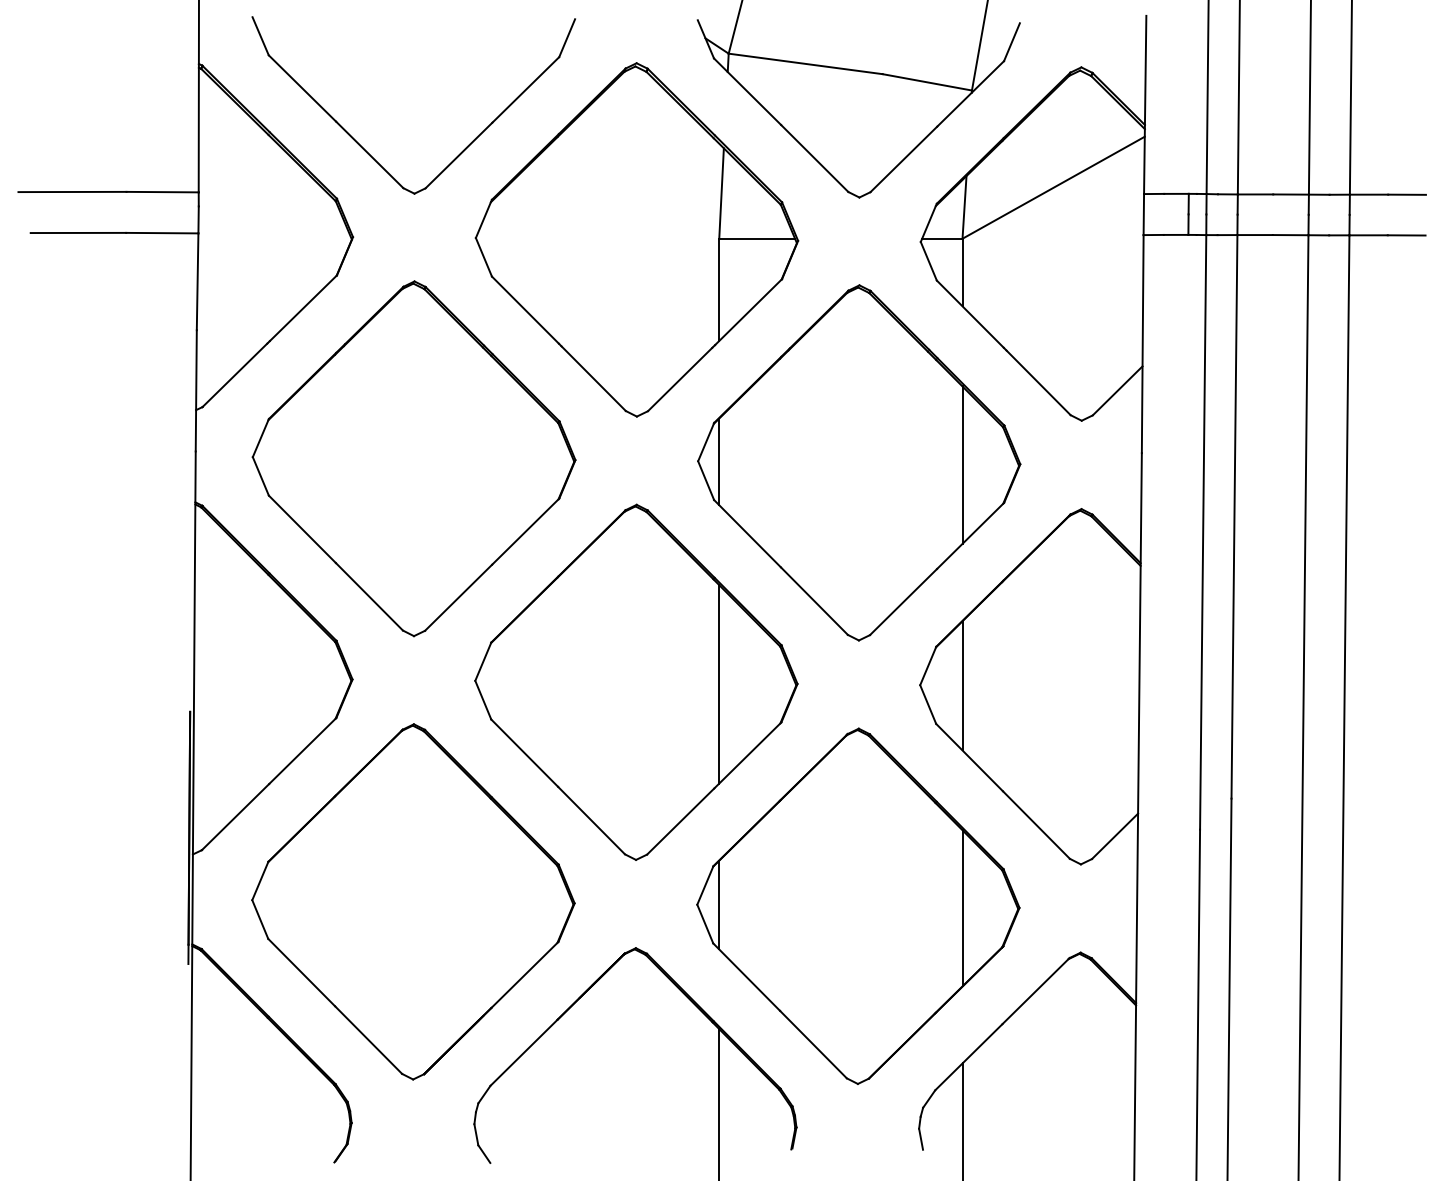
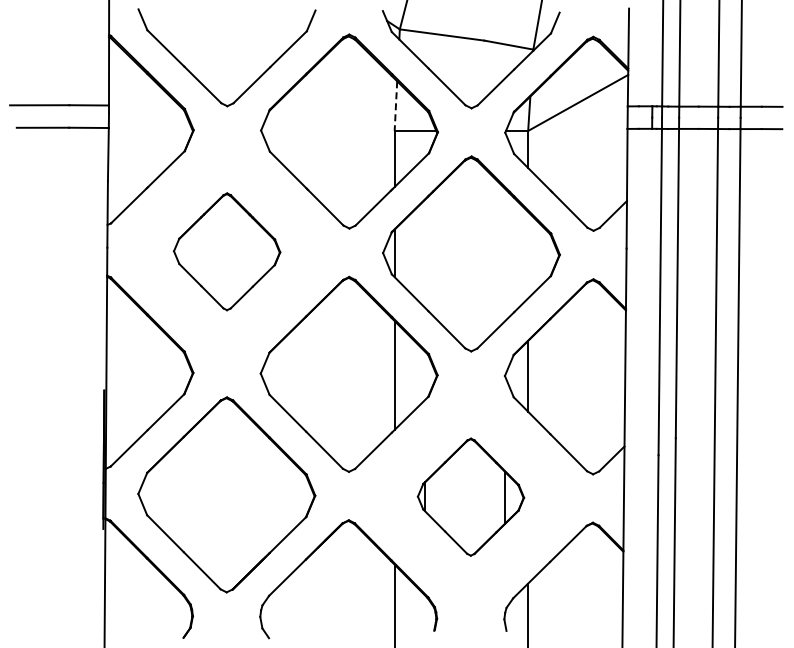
line: (720, 194) -> (395, 106), solid -> dashed
part: (412, 458) -> (226, 251), size x0.6
line: (963, 465) -> (528, 255), removed
part: (857, 904) -> (470, 496), size x0.6

